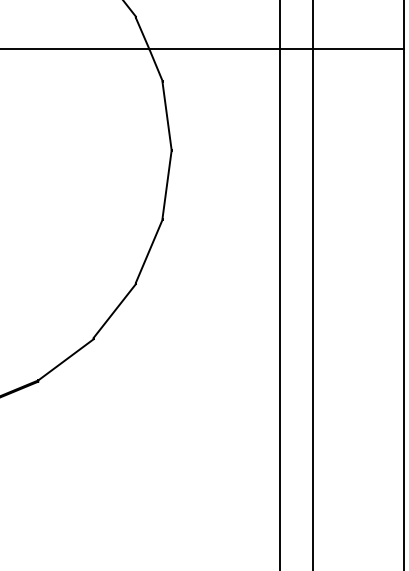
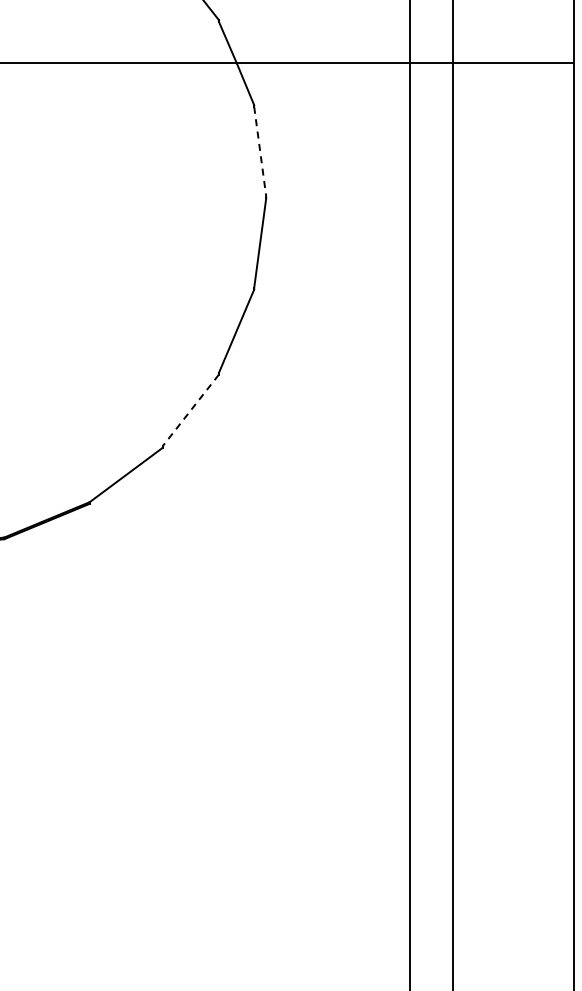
line: (167, 116) -> (260, 152), solid -> dashed
line: (114, 311) -> (190, 410), solid -> dashed

